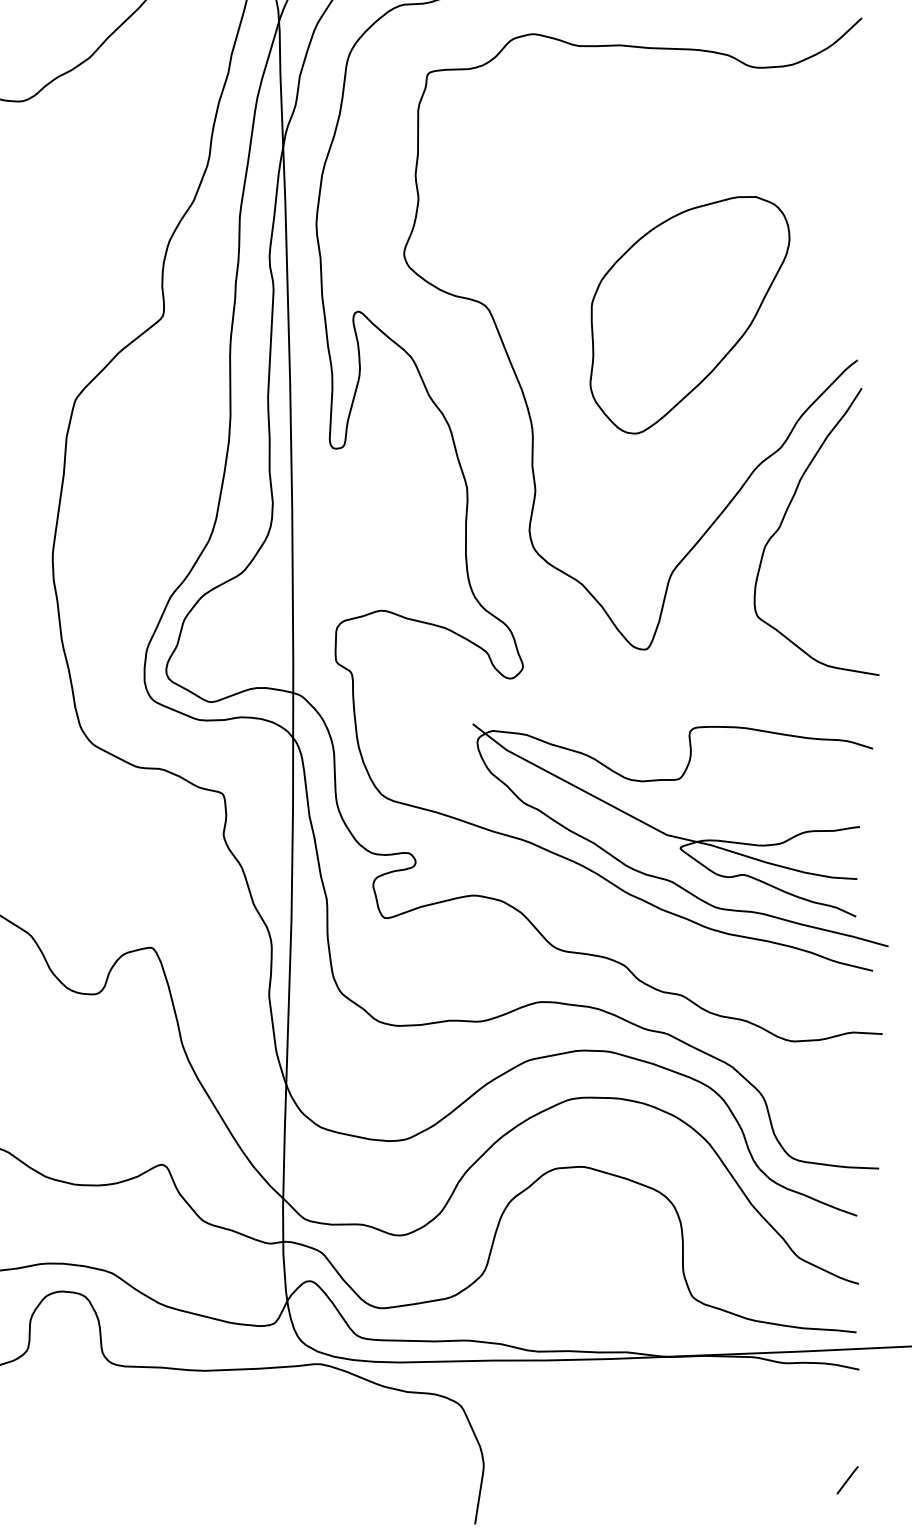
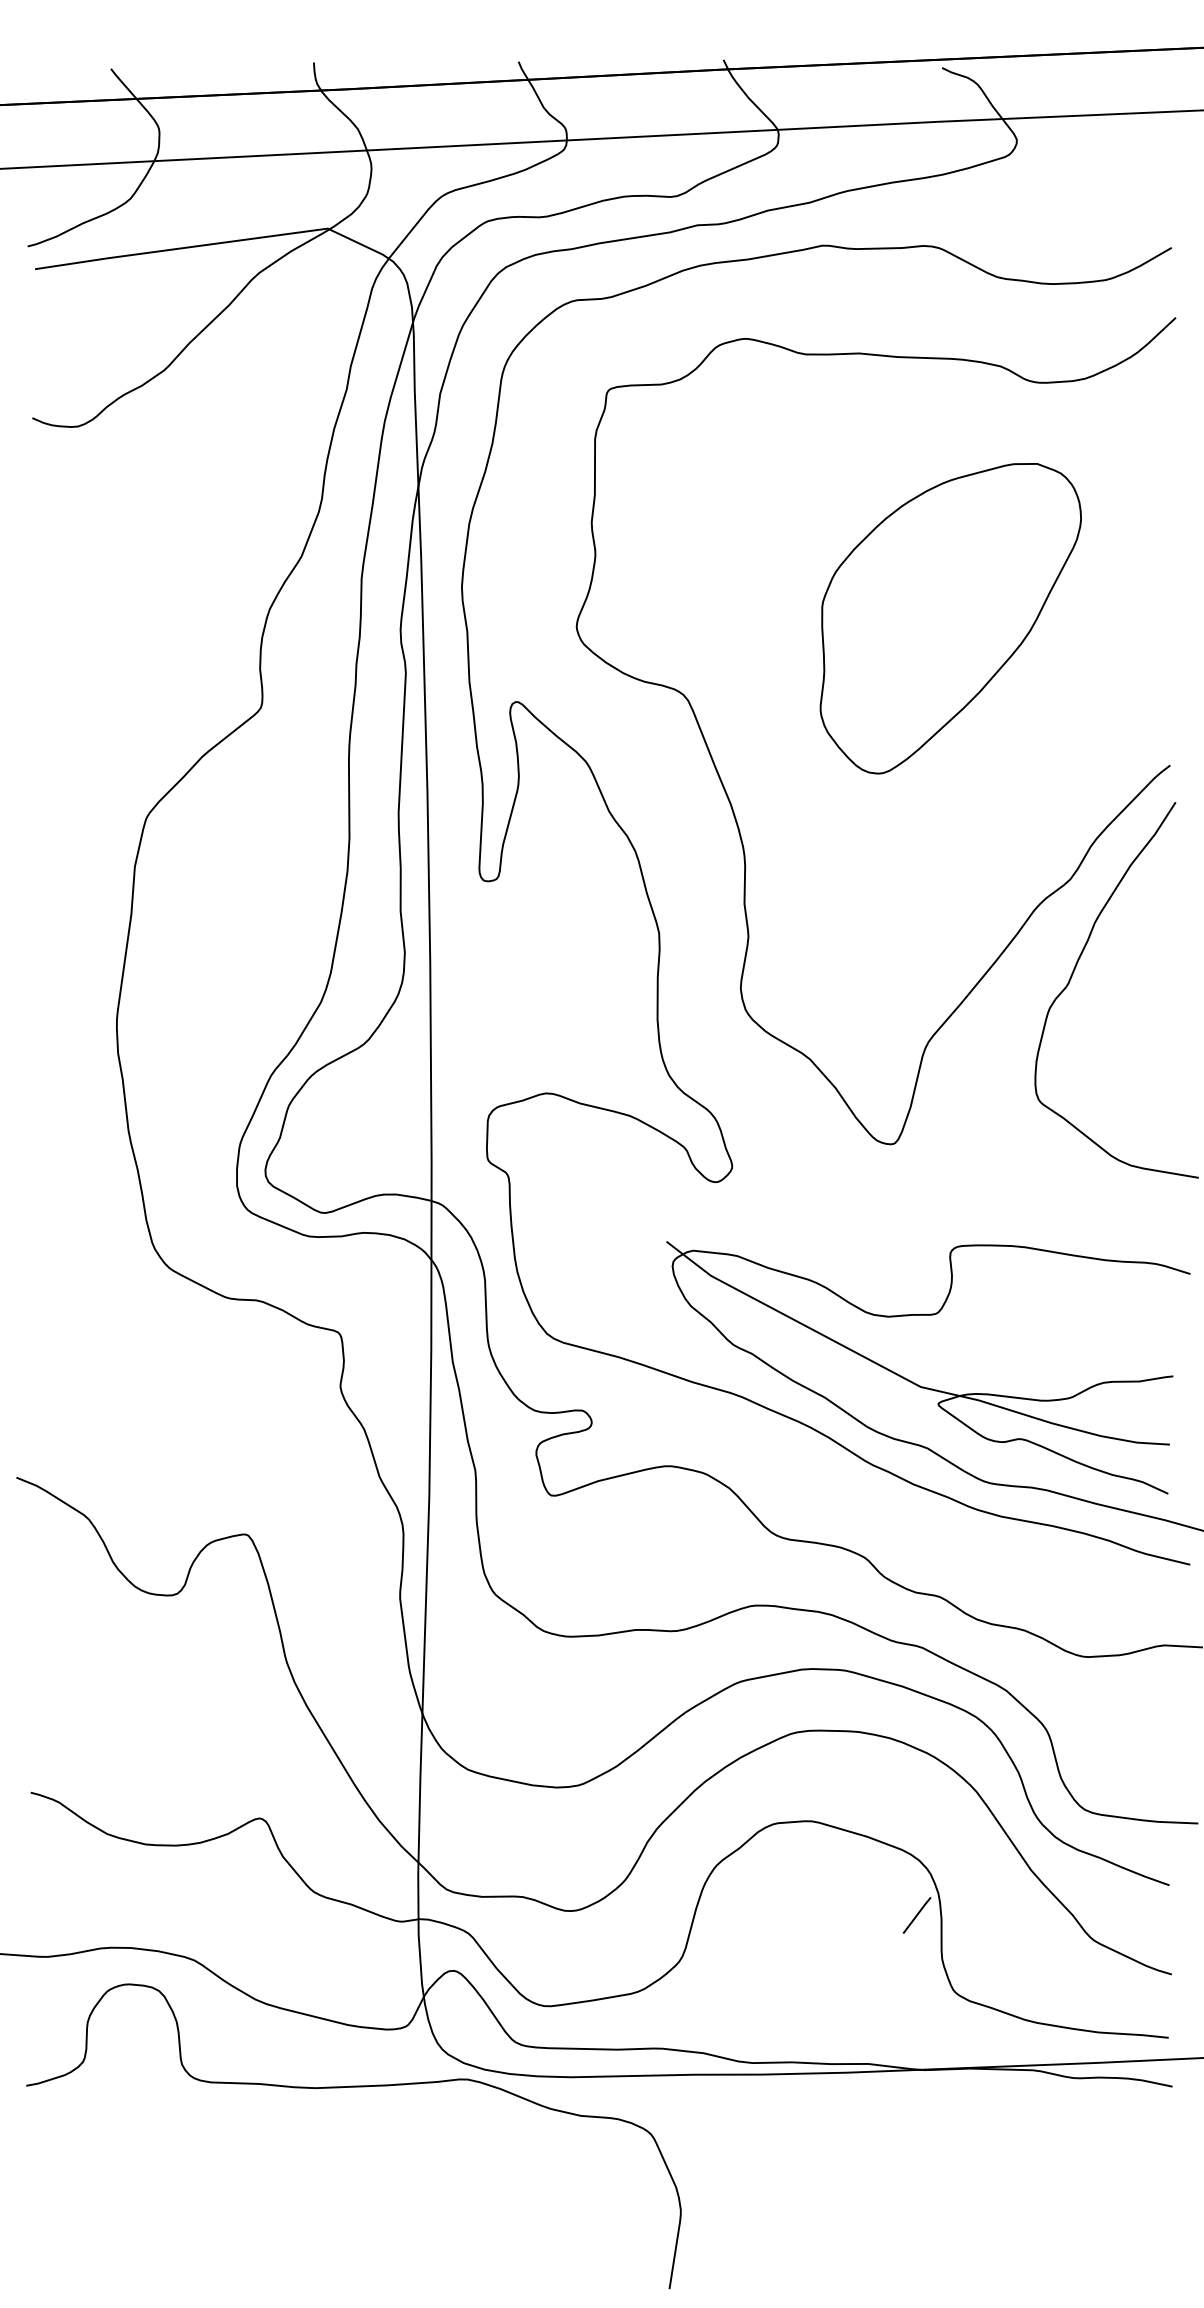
part: (689, 315) -> (950, 618), moved
line: (847, 1480) -> (916, 1915), moved

